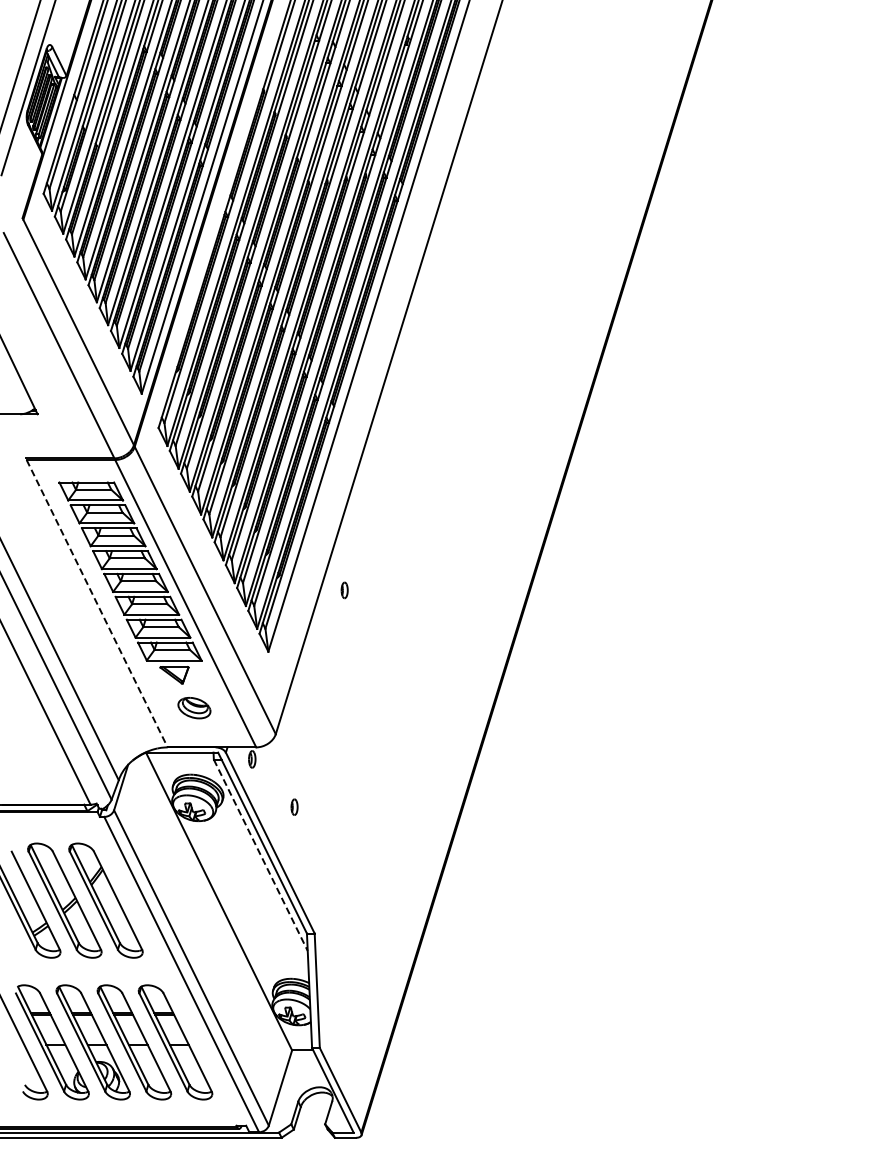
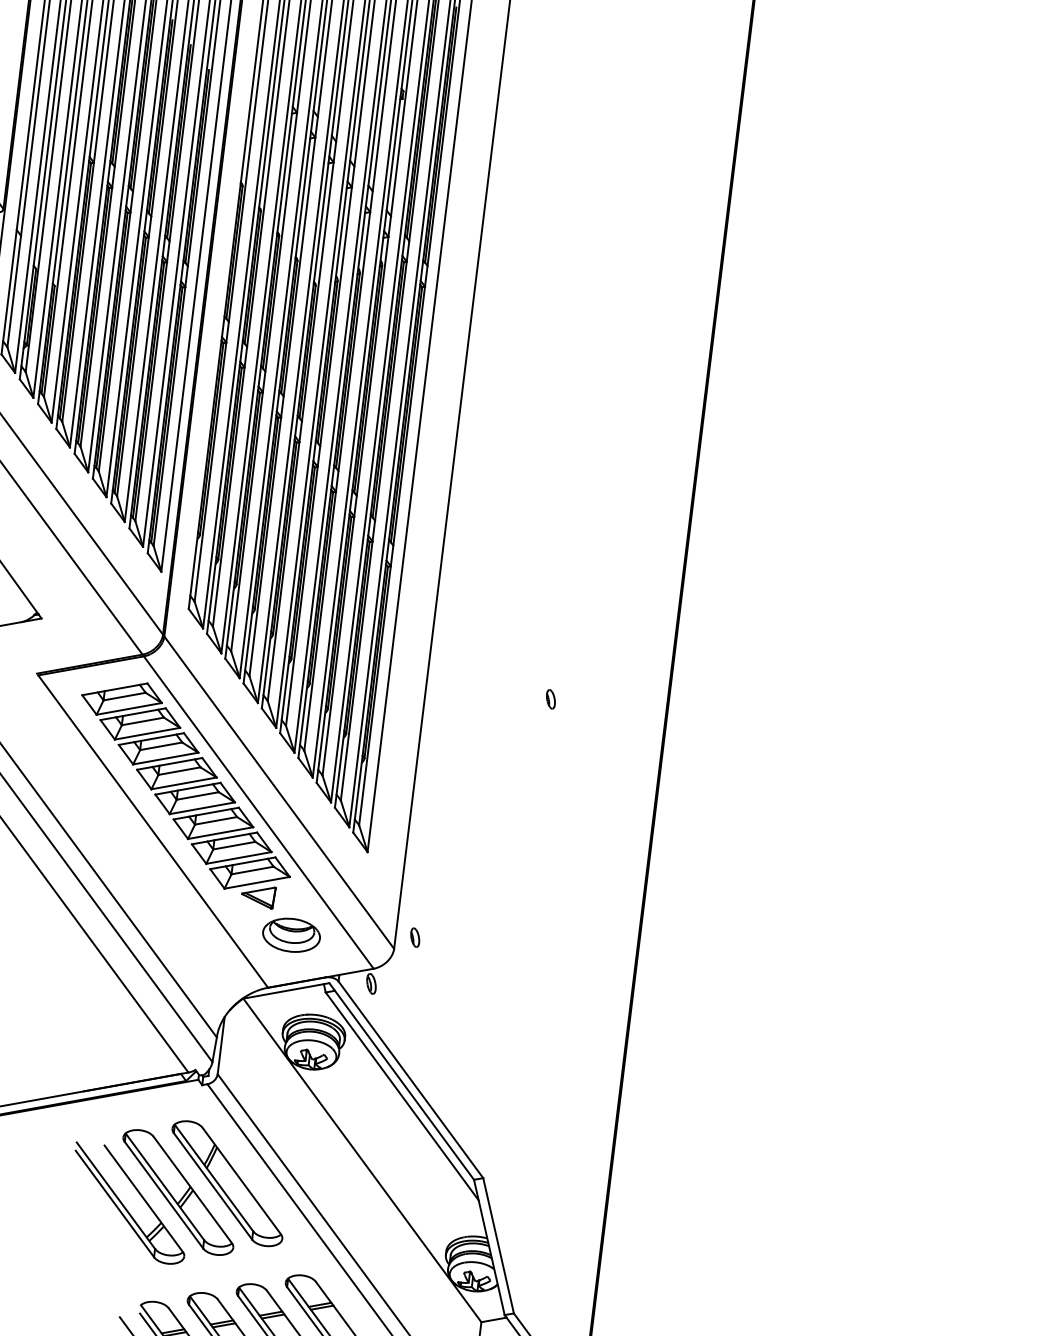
part: (344, 590) -> (550, 699), moved
line: (97, 604) -> (153, 832), dashed -> solid
part: (194, 707) -> (291, 934), size x1.43
part: (294, 806) -> (414, 936), moved
line: (260, 855) -> (401, 1096), dashed -> solid

